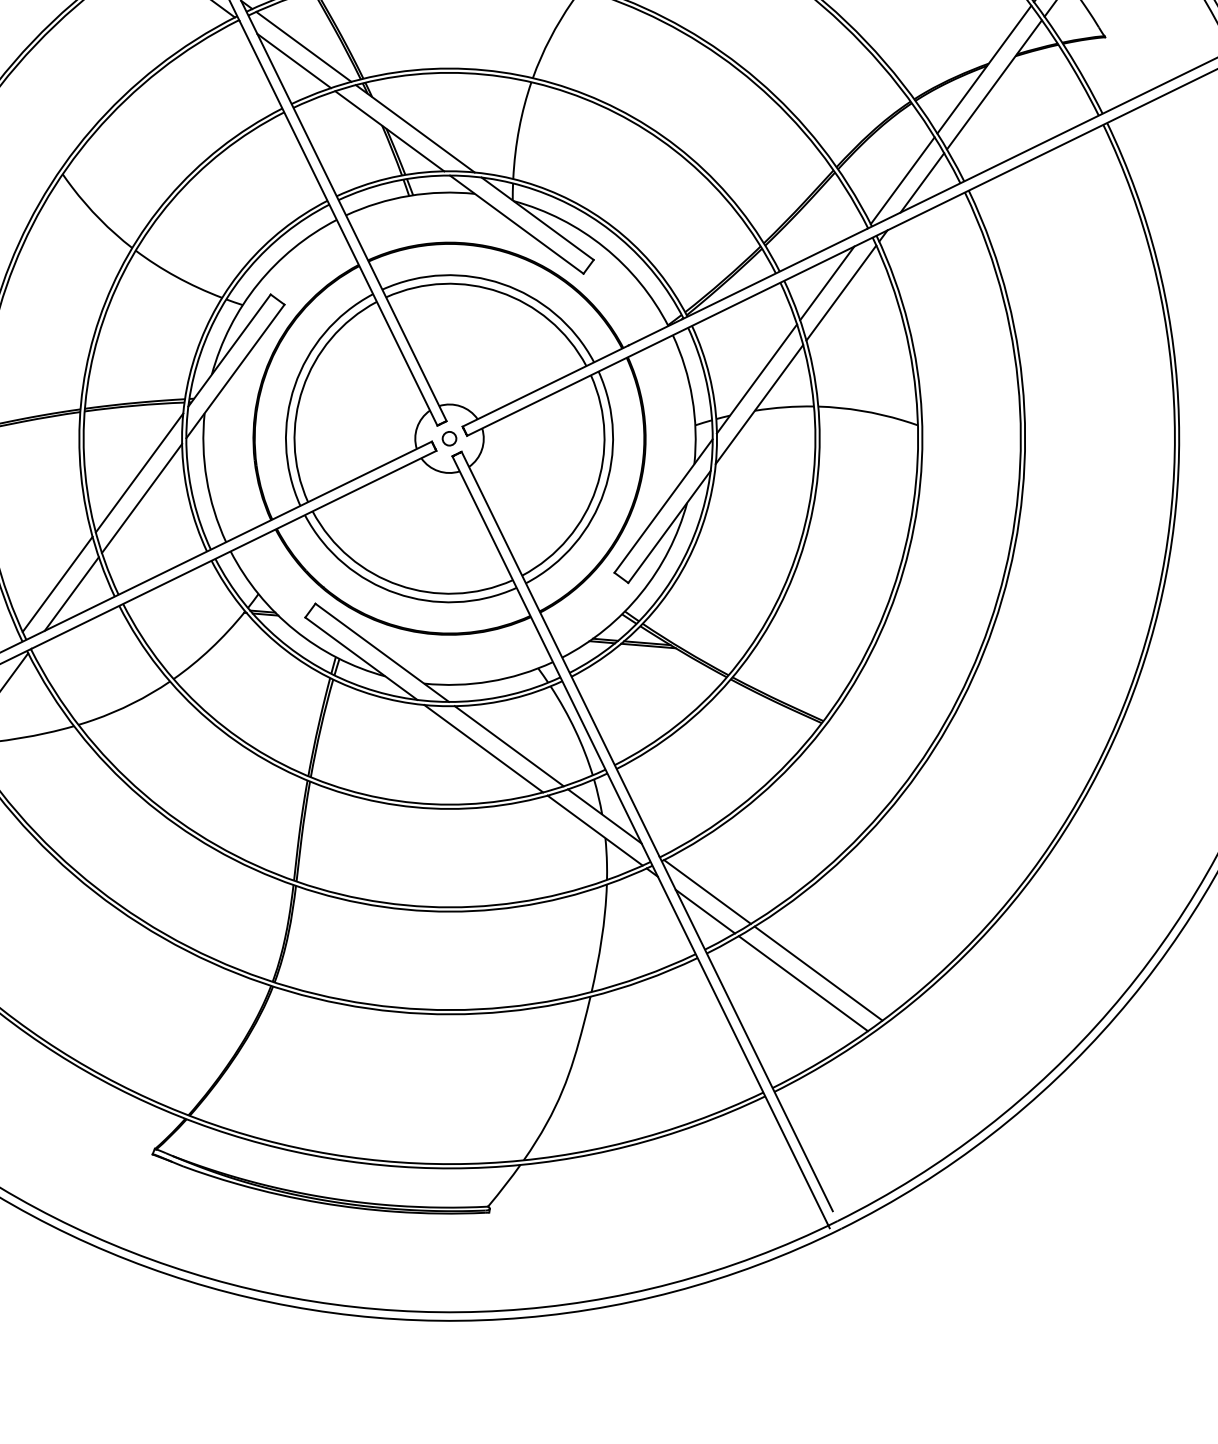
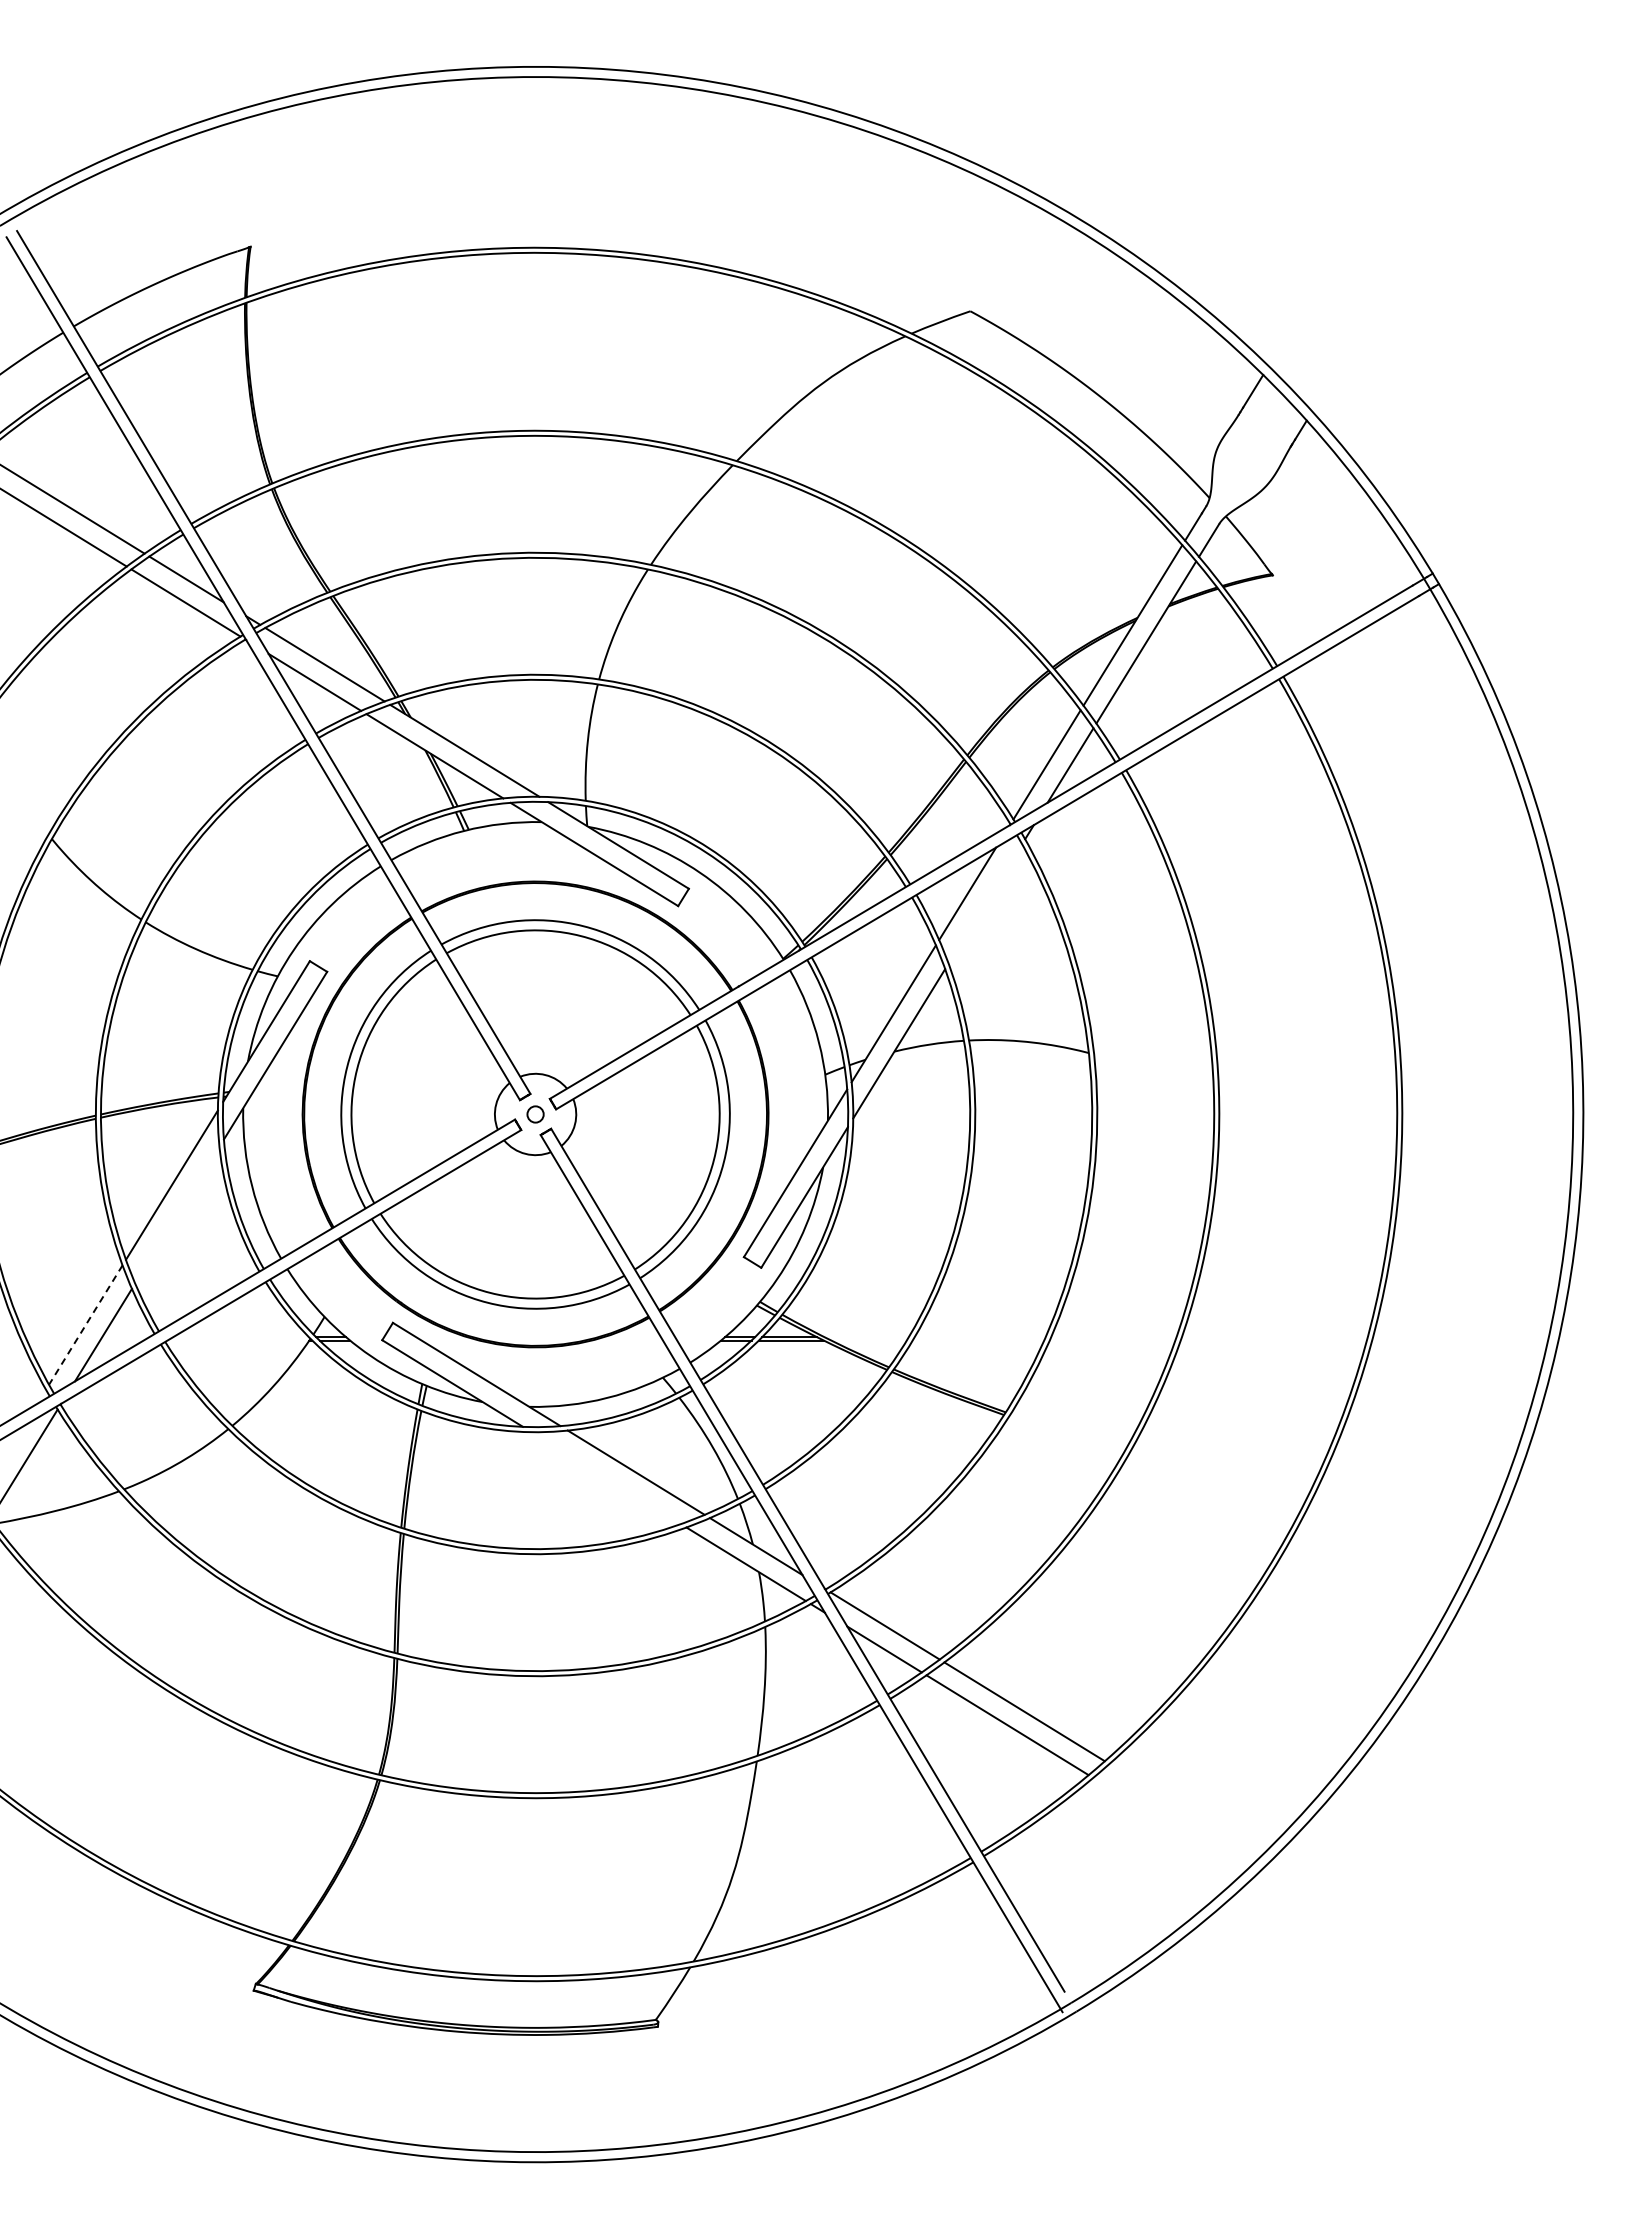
line: (841, 292) -> (985, 903), removed
line: (142, 497) -> (177, 1214), removed
line: (57, 584) -> (85, 1325), solid -> dashed
line: (483, 748) -> (605, 1478), removed

